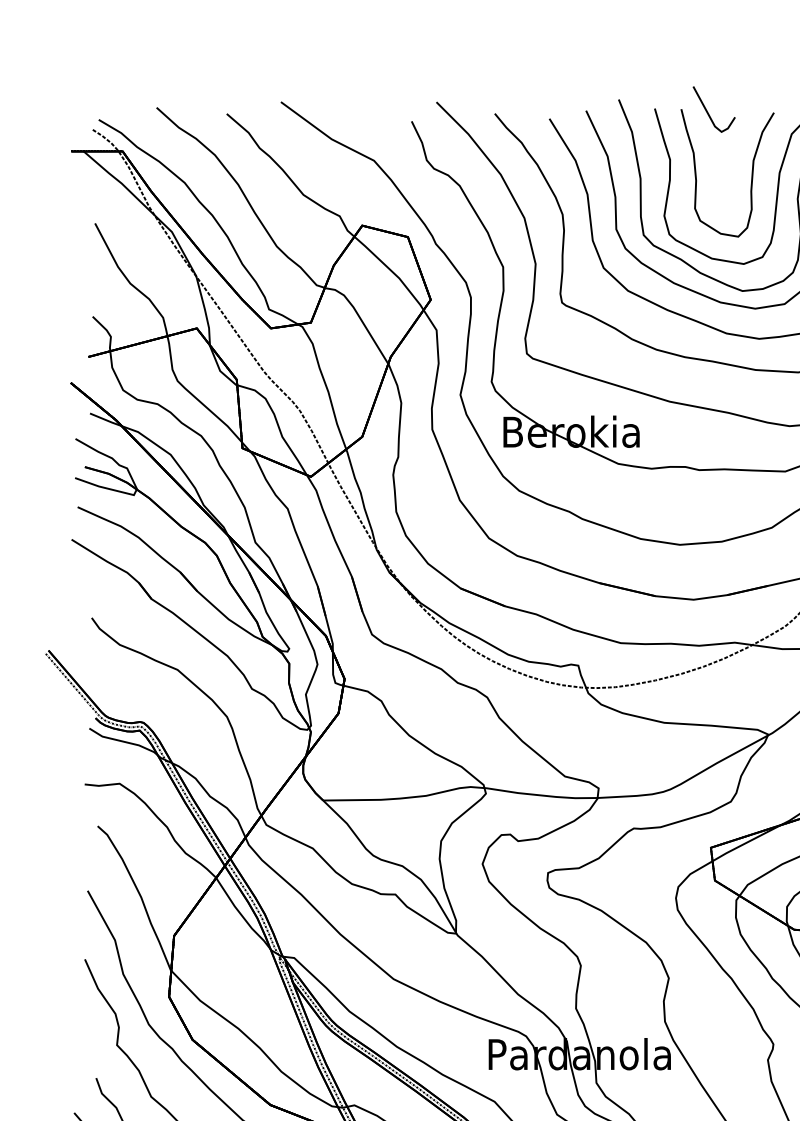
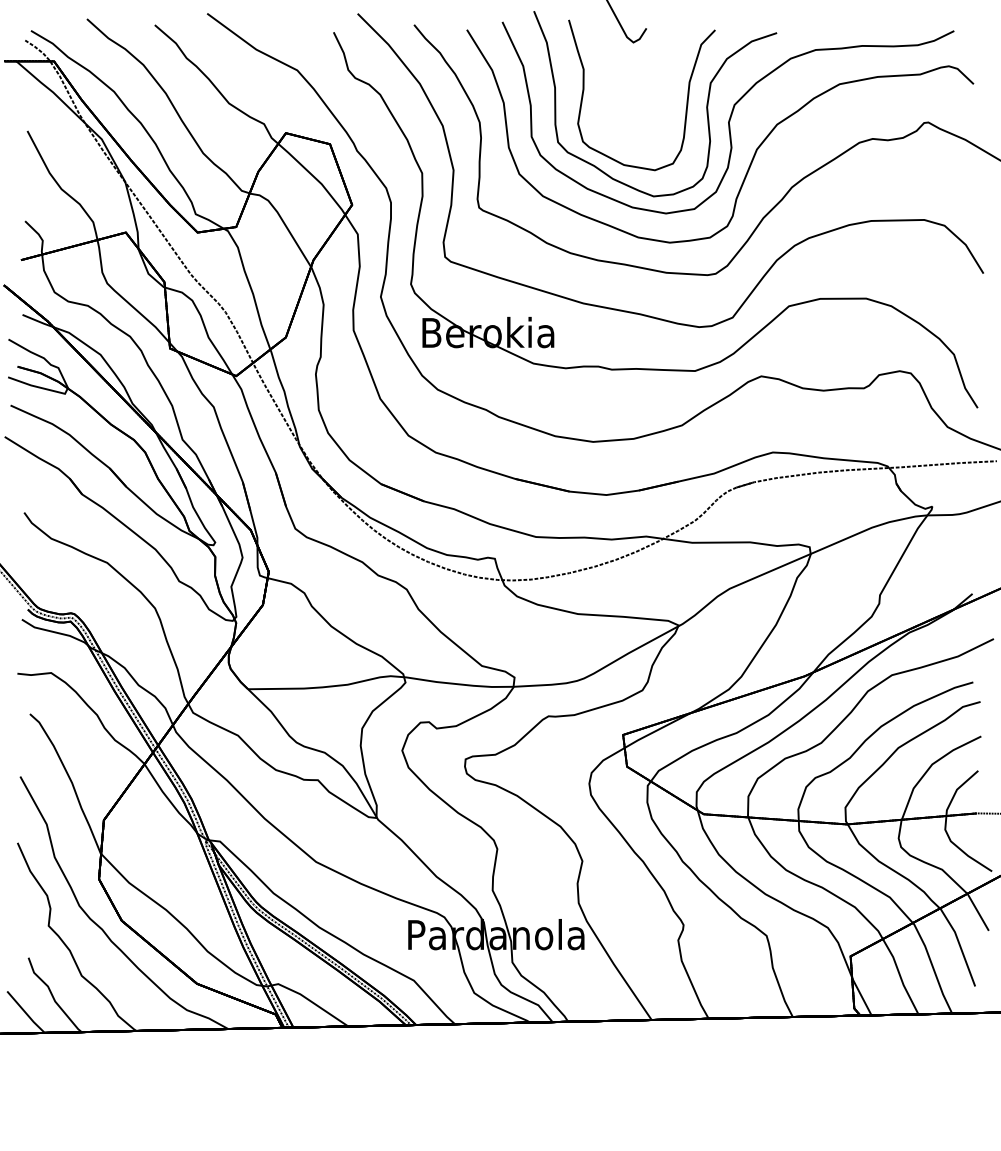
part: (751, 173) -> (662, 82), removed

